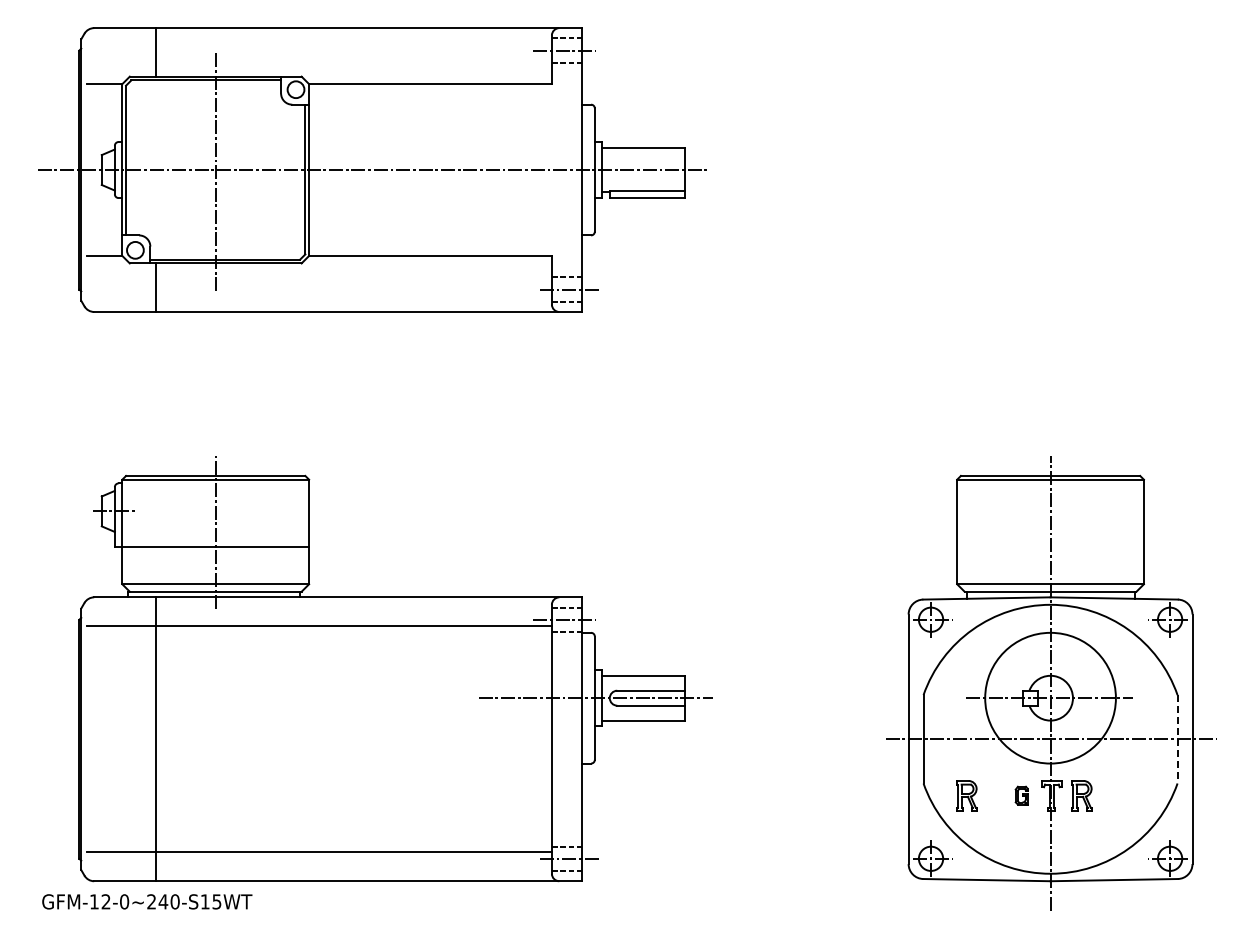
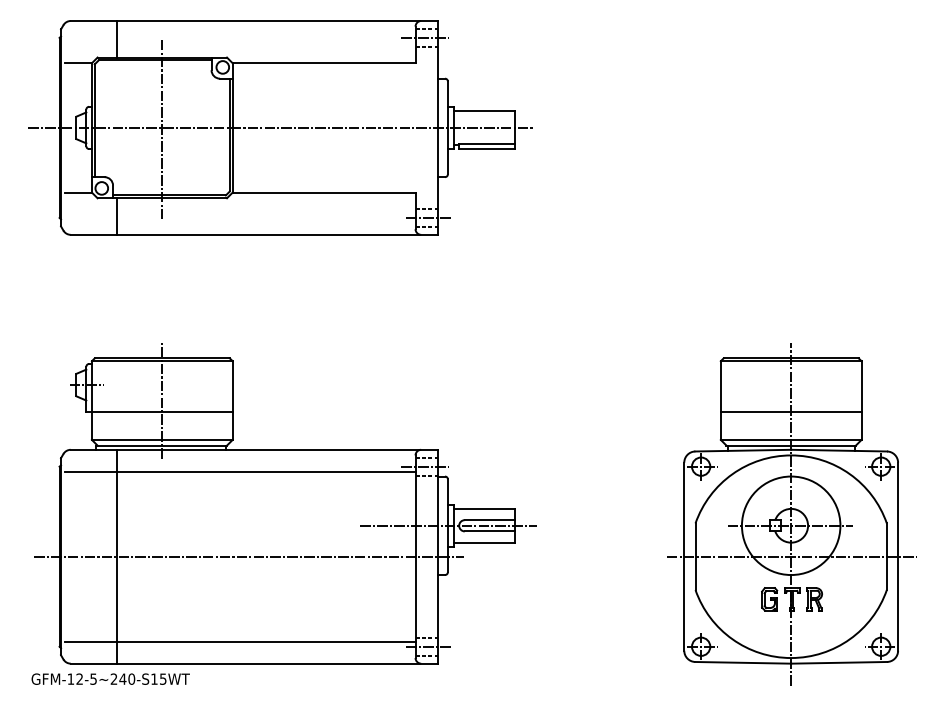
line: (1050, 546) -> (791, 411), added
line: (330, 739) -> (248, 556), added
line: (1177, 739) -> (886, 556), dashed -> solid
part: (966, 795) -> (727, 599), removed
part: (1021, 795) -> (769, 599), size x1.67
text: (124, 901) -> (93, 678), GFM-12-0~240-S15WT -> GFM-12-5~240-S15WT

